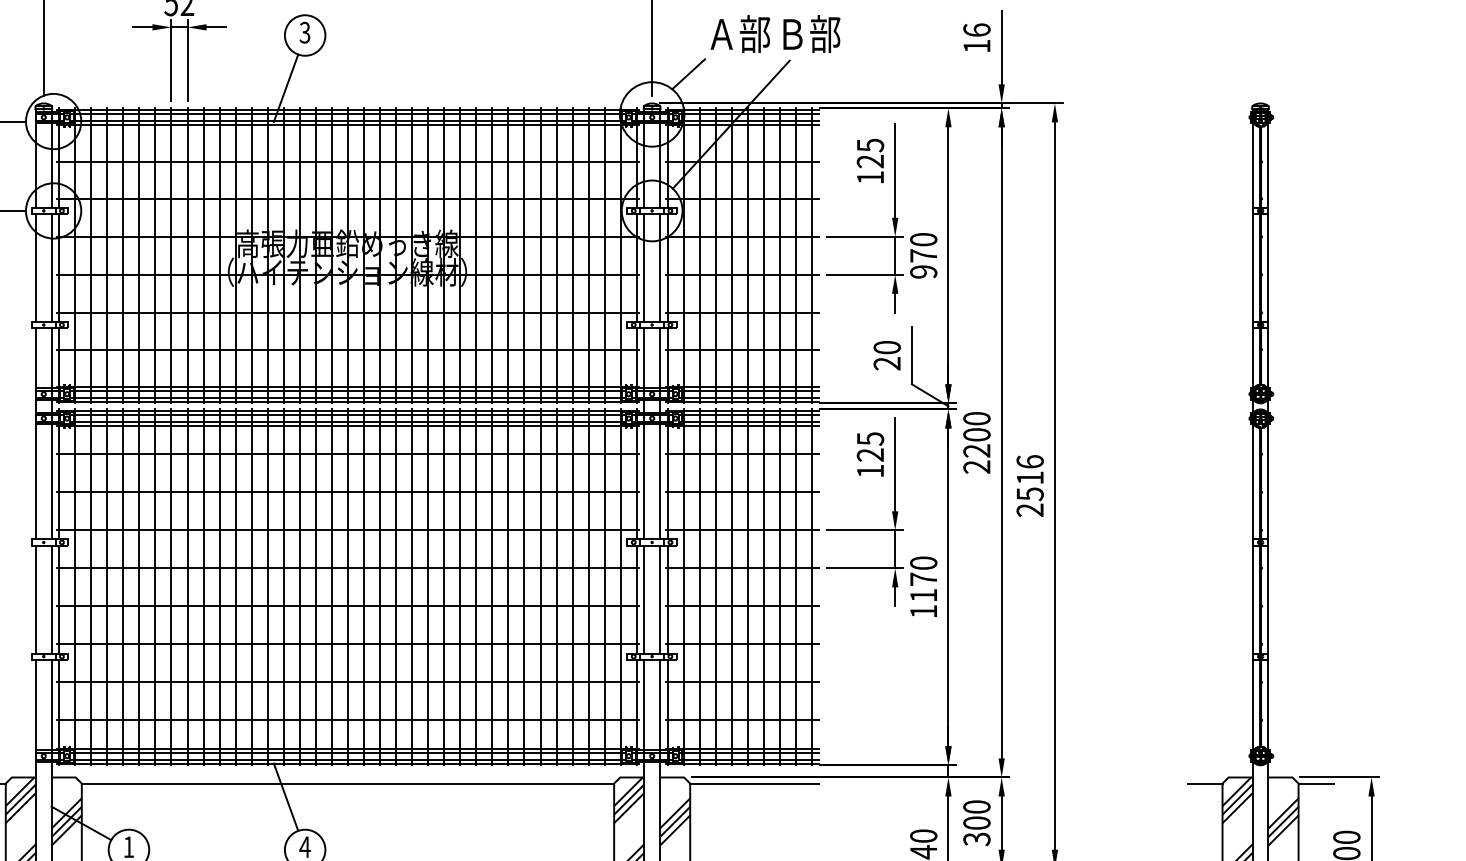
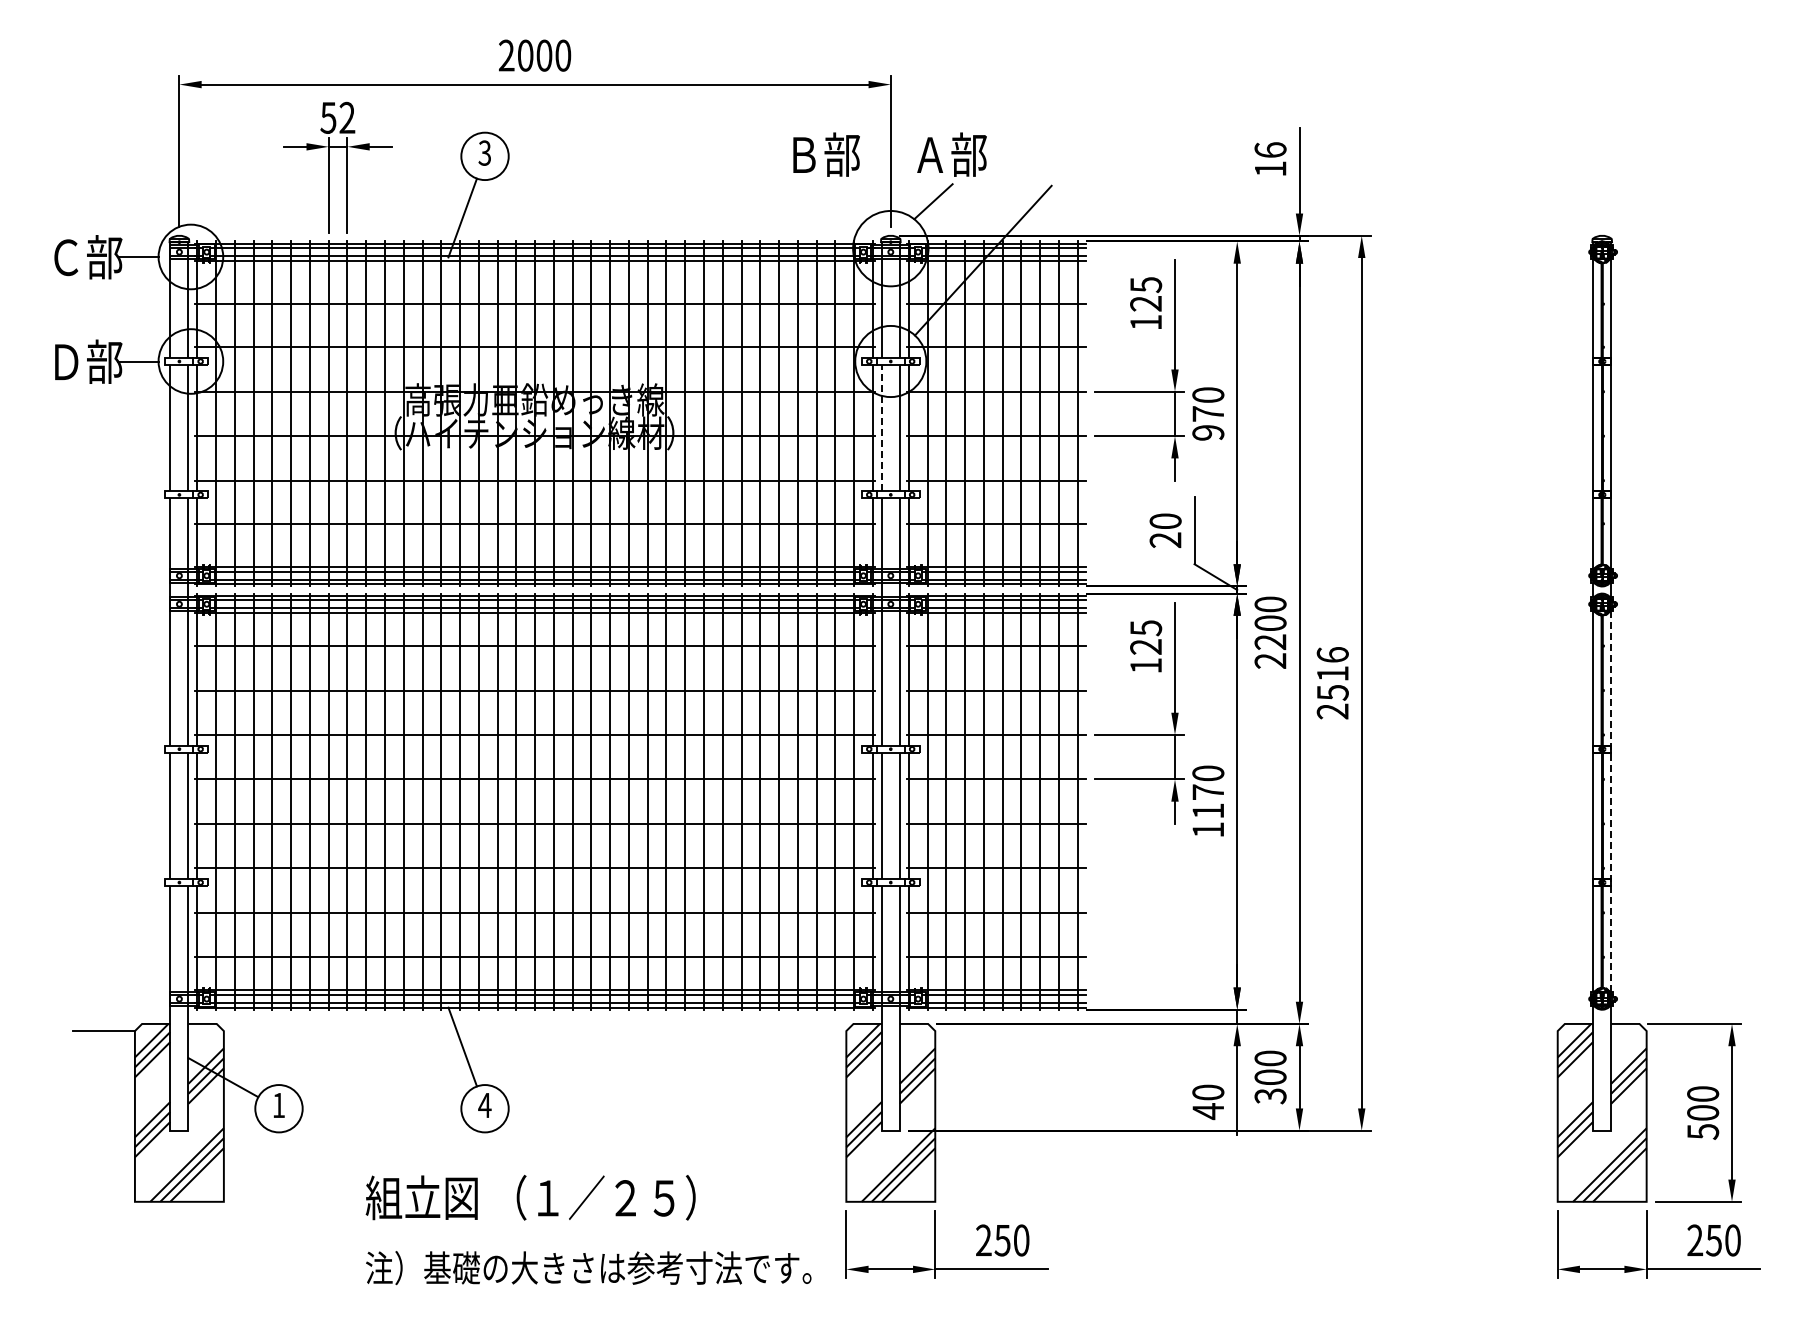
text: (739, 33) -> (951, 154), moved
text: (811, 33) -> (826, 154), moved
line: (644, 267) -> (881, 427), solid -> dashed
line: (1268, 587) -> (1611, 801), solid -> dashed
line: (347, 783) -> (534, 1031), removed
line: (754, 783) -> (1010, 1031), removed
line: (1204, 783) -> (1536, 1031), removed
line: (1315, 783) -> (1666, 1031), removed

